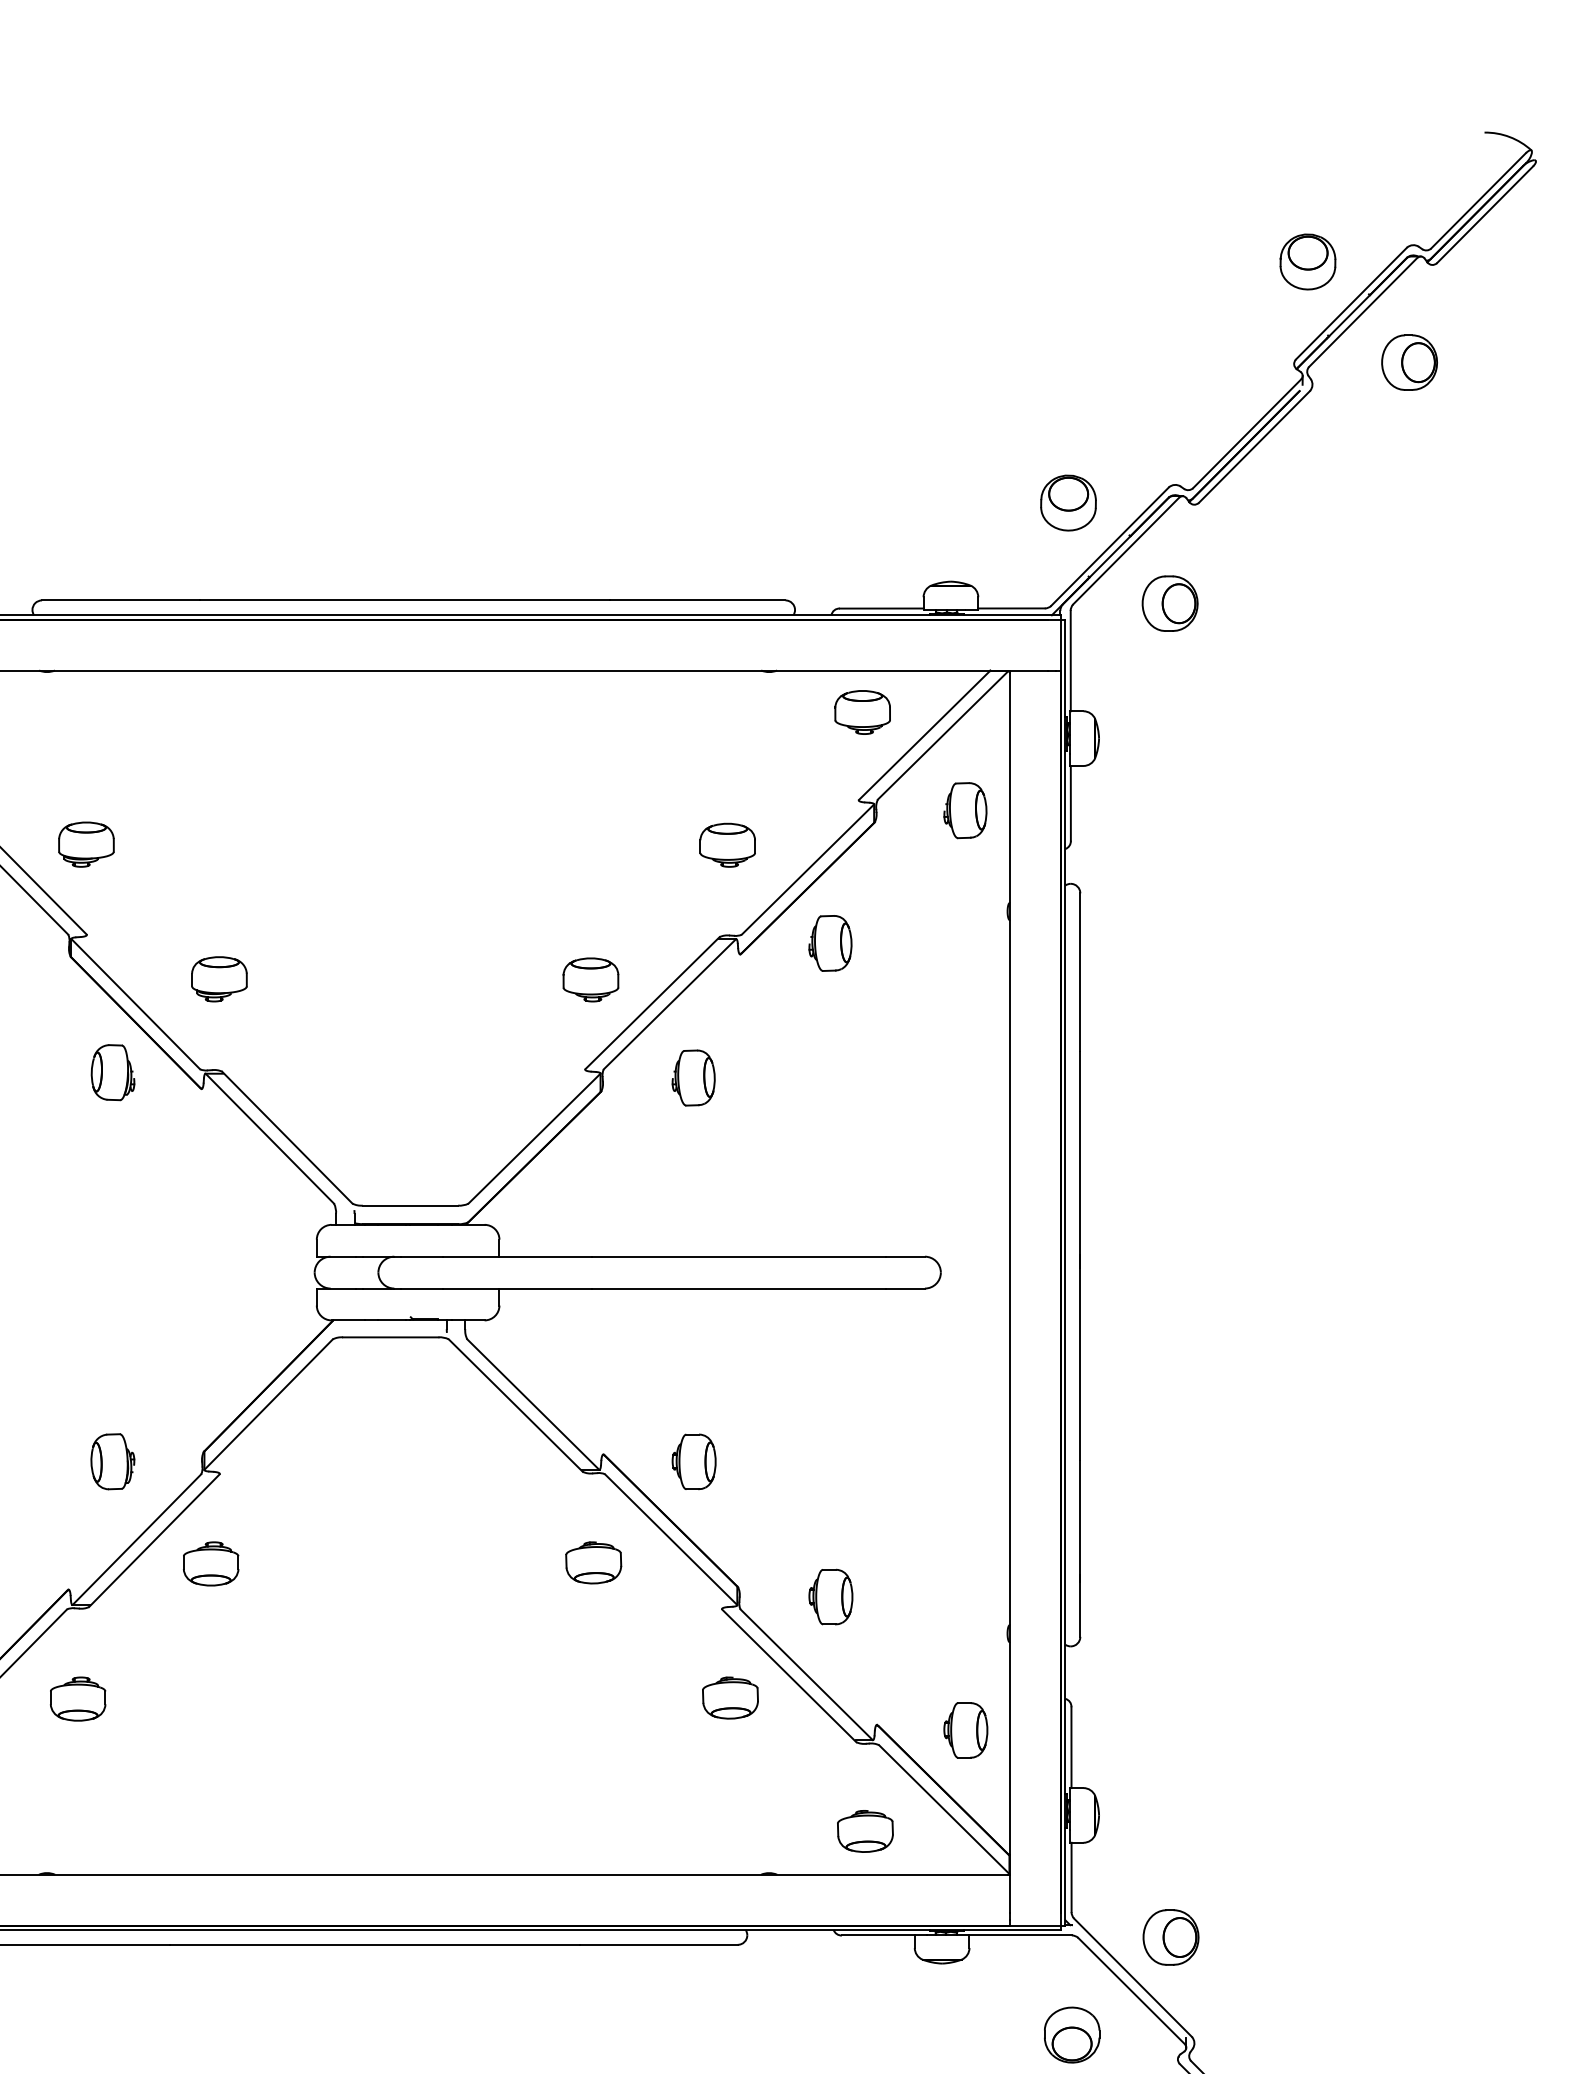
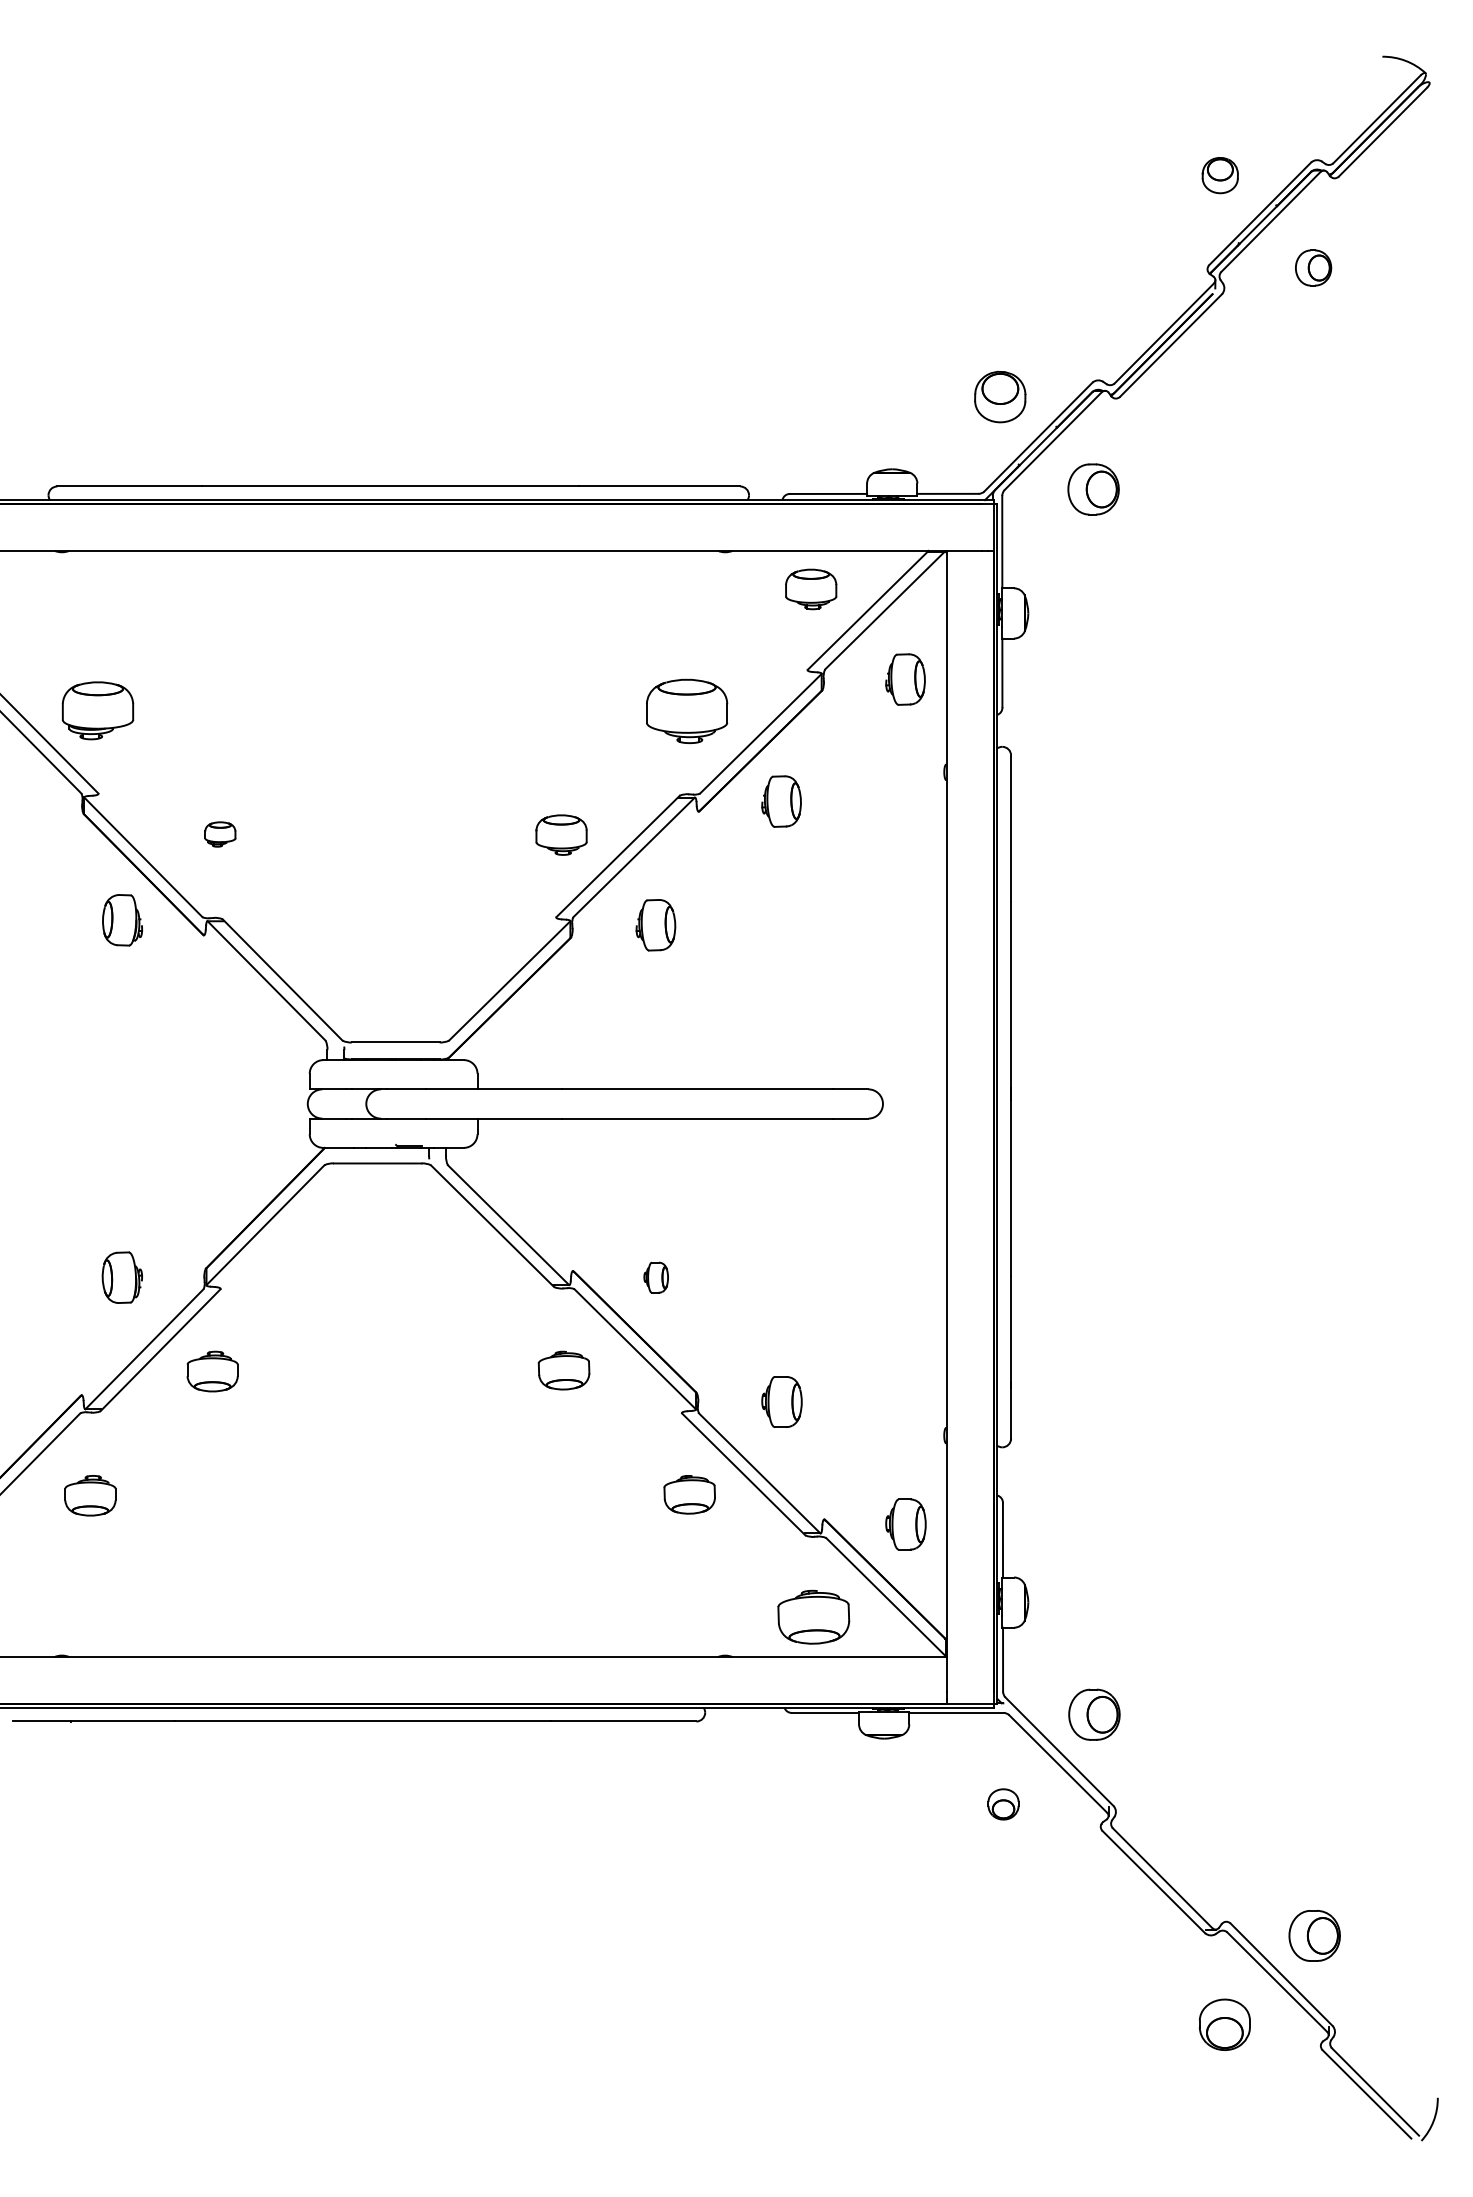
part: (1308, 261) -> (1220, 175), size x0.7
part: (1409, 362) -> (1313, 267), size x0.7
part: (86, 844) -> (98, 710), size x1.4
part: (728, 845) -> (687, 711), size x1.6
part: (219, 979) -> (220, 834), size x0.6
part: (693, 1461) -> (655, 1277), size x0.6
part: (865, 1831) -> (813, 1617), size x1.4
part: (1072, 2035) -> (1003, 1804), size x0.6

